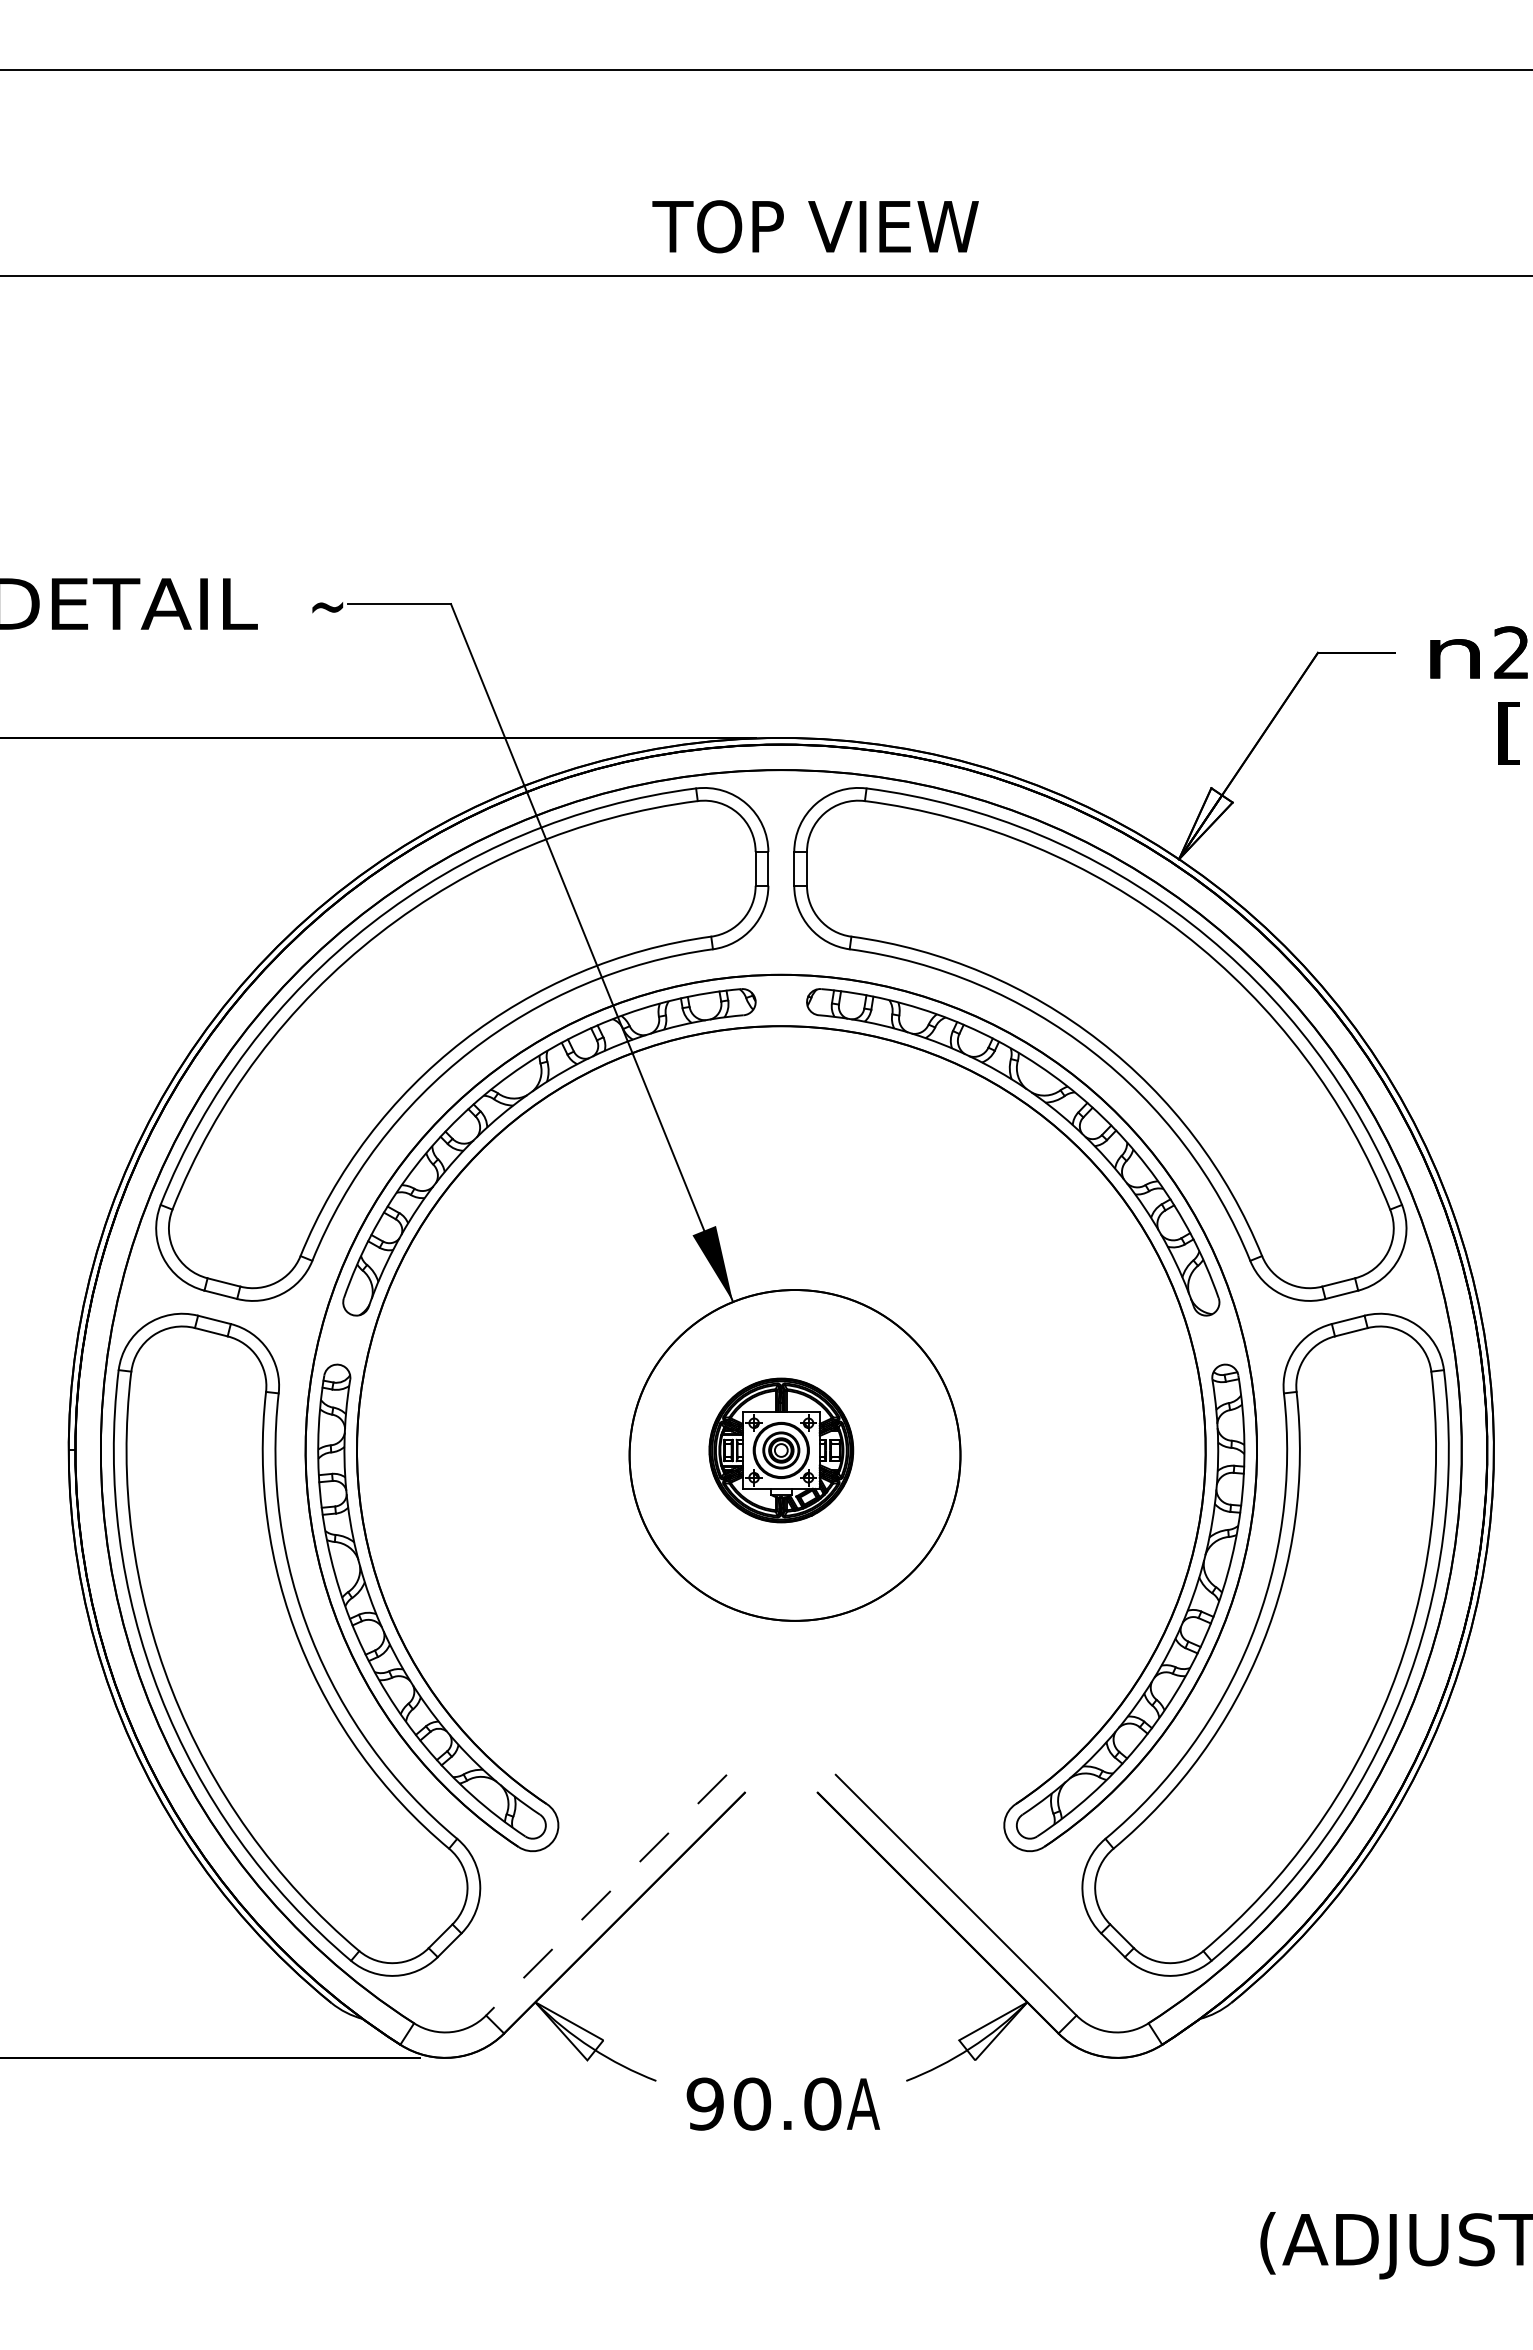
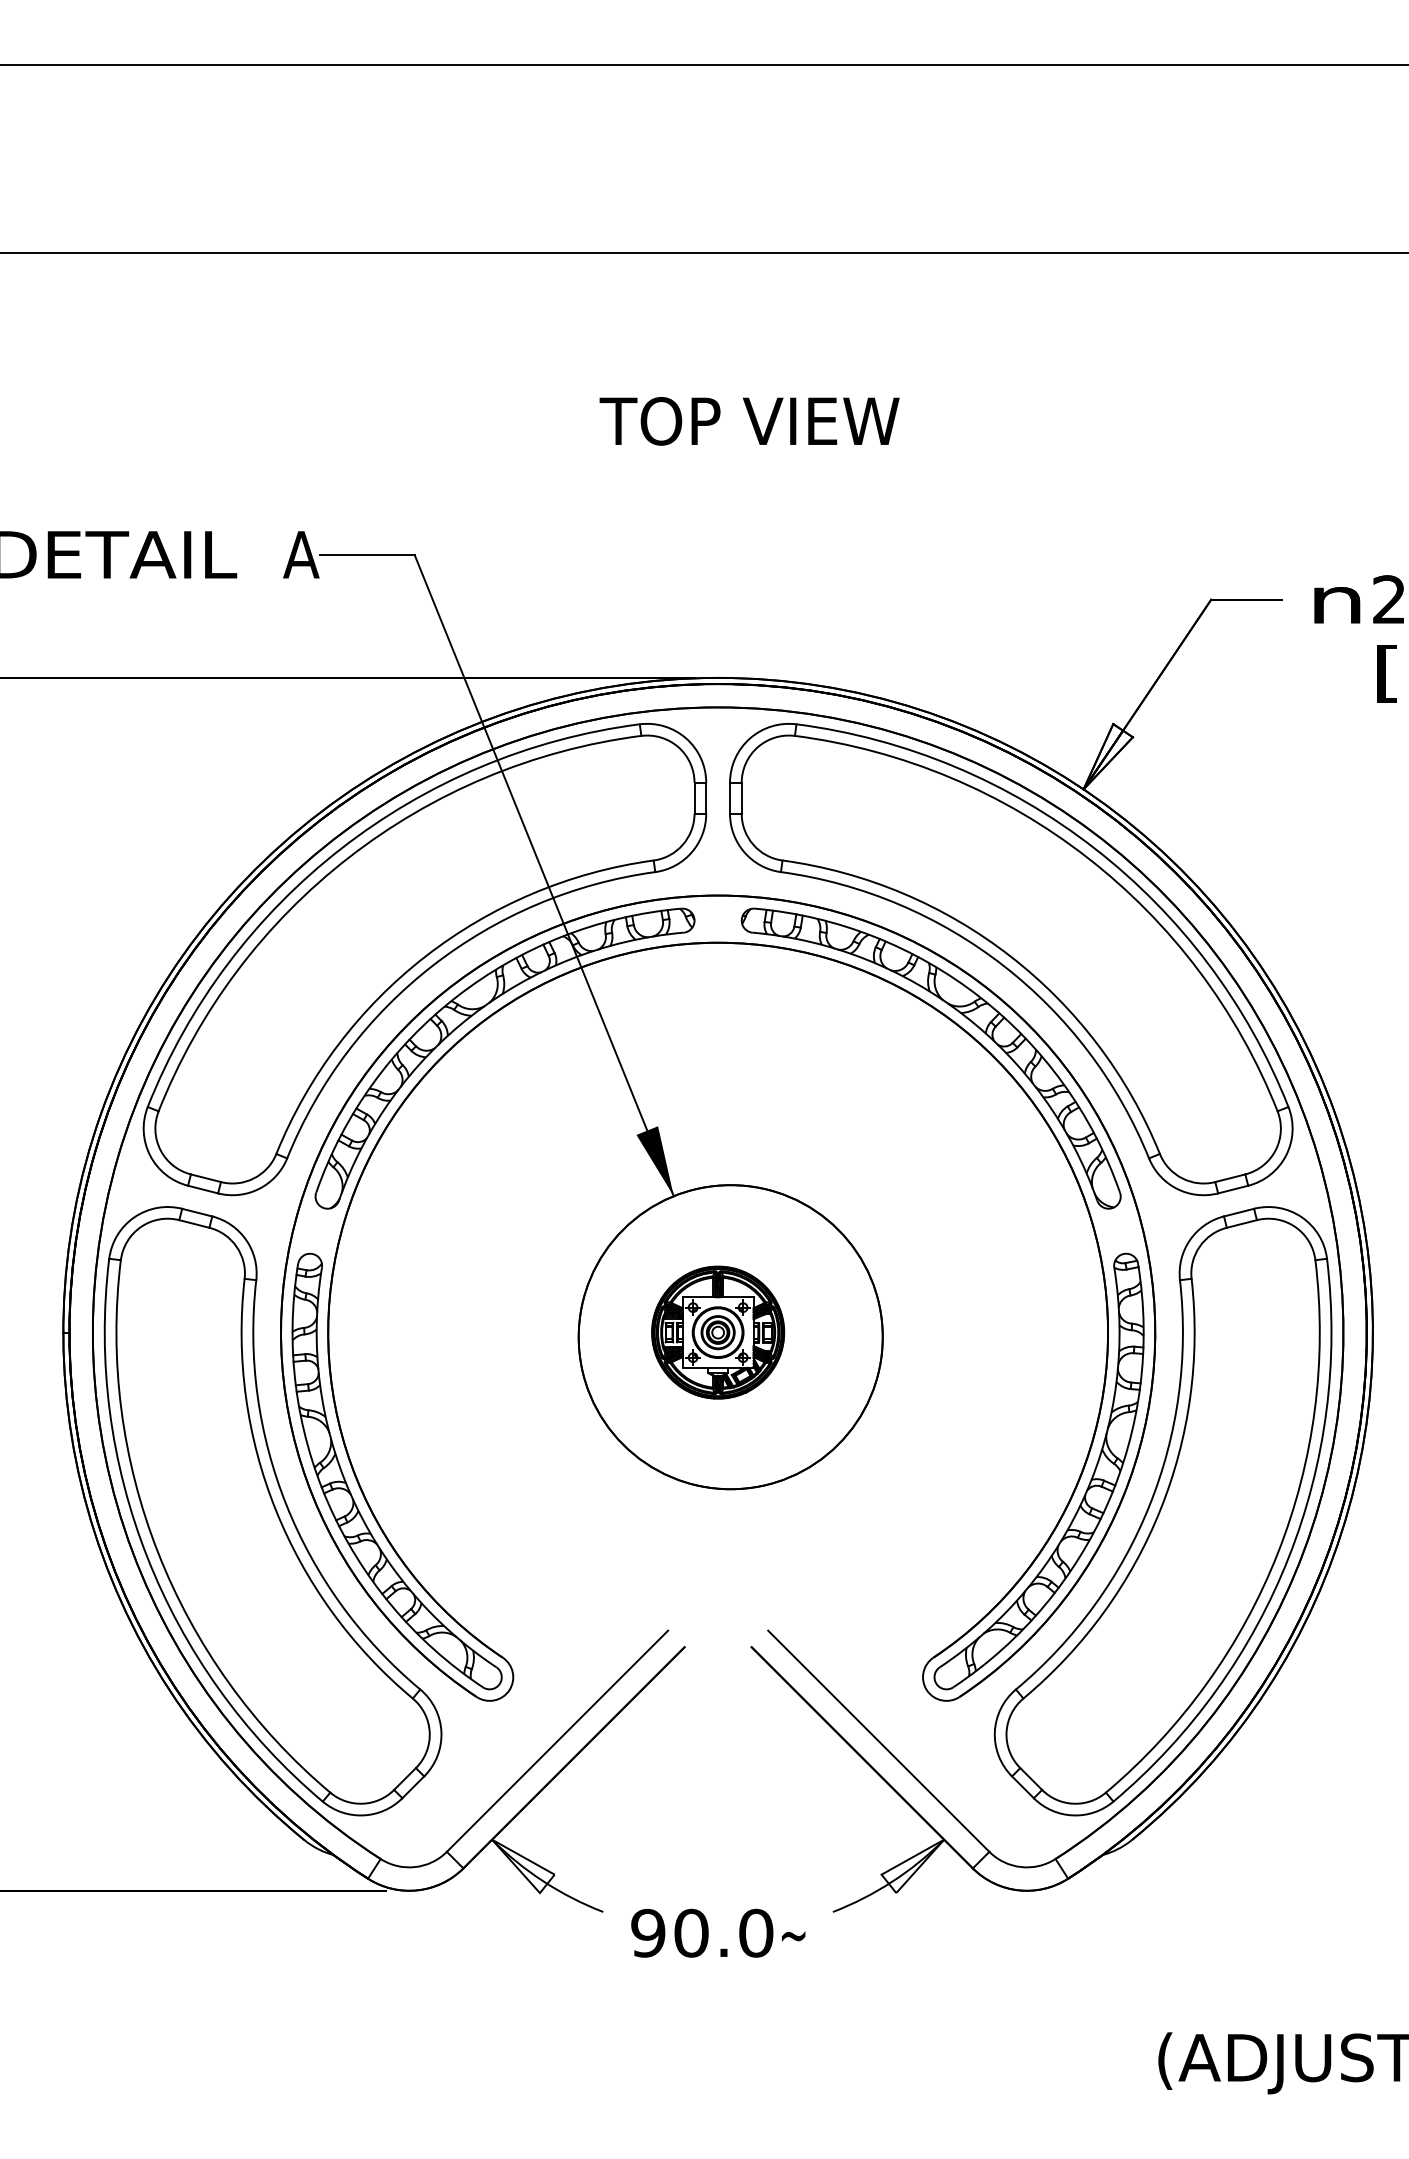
text: (815, 226) -> (749, 421), moved
text: (327, 603) -> (301, 554), ~ -> A
line: (606, 1895) -> (557, 1741), dashed -> solid
text: (863, 2103) -> (793, 1932), A -> ~

